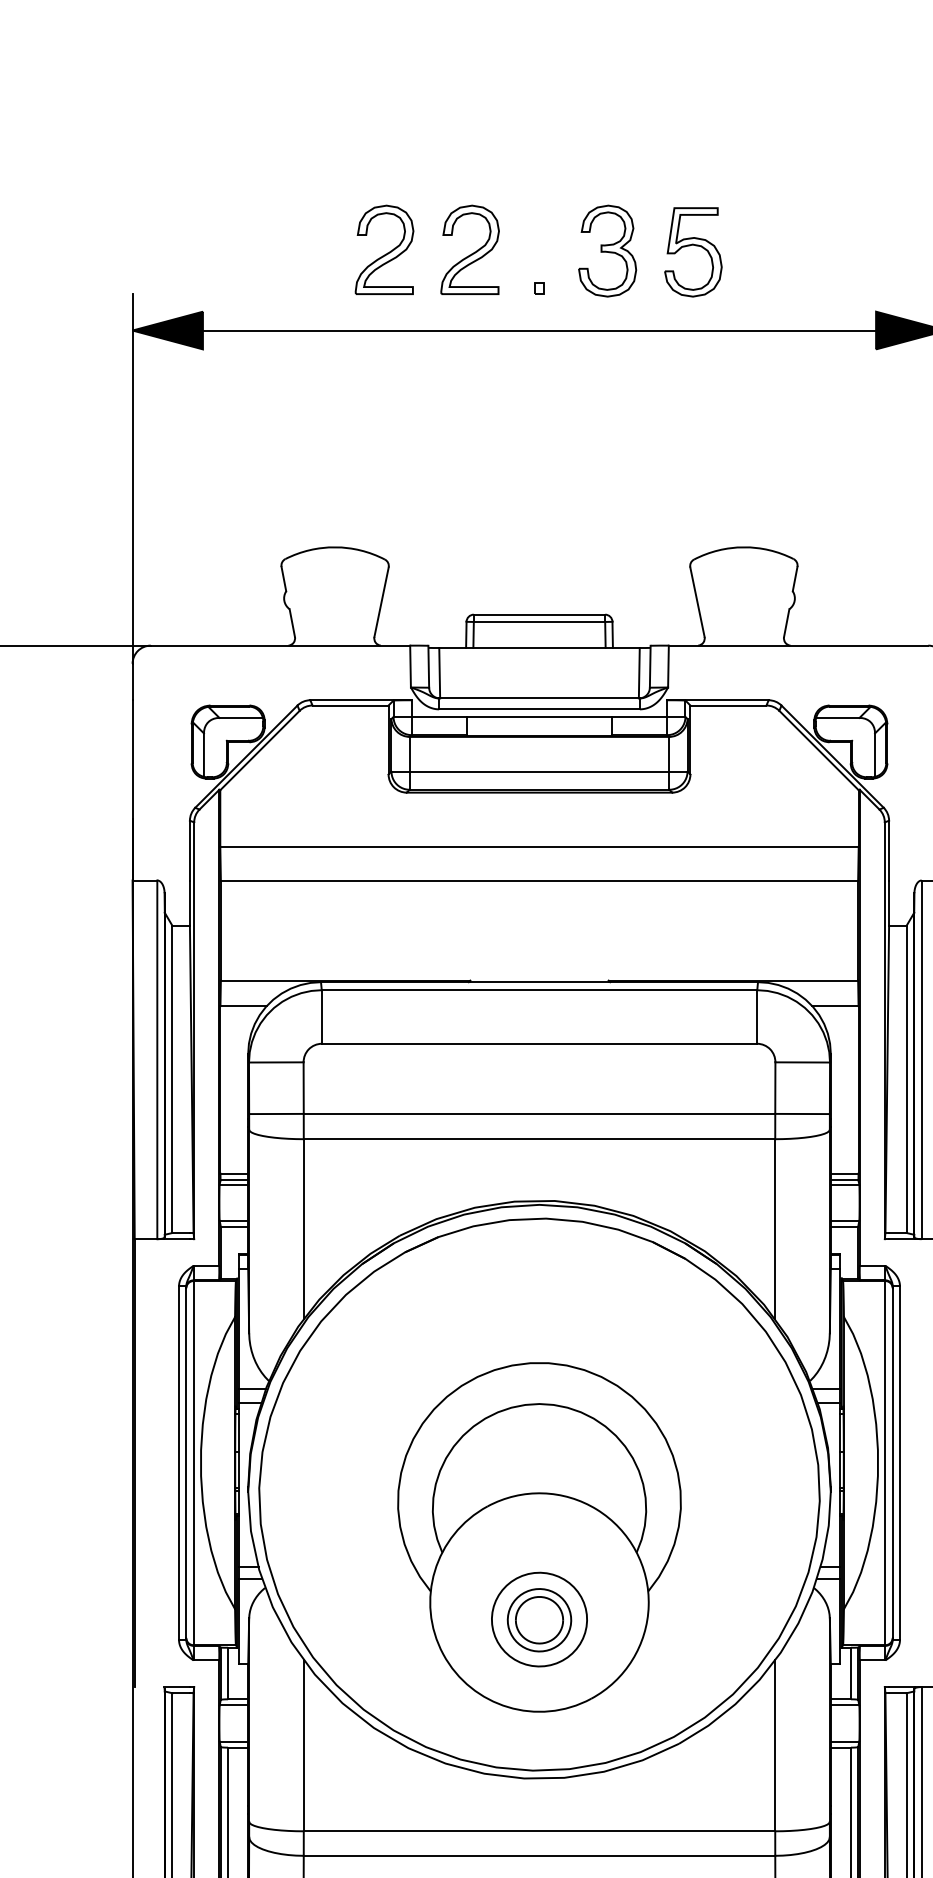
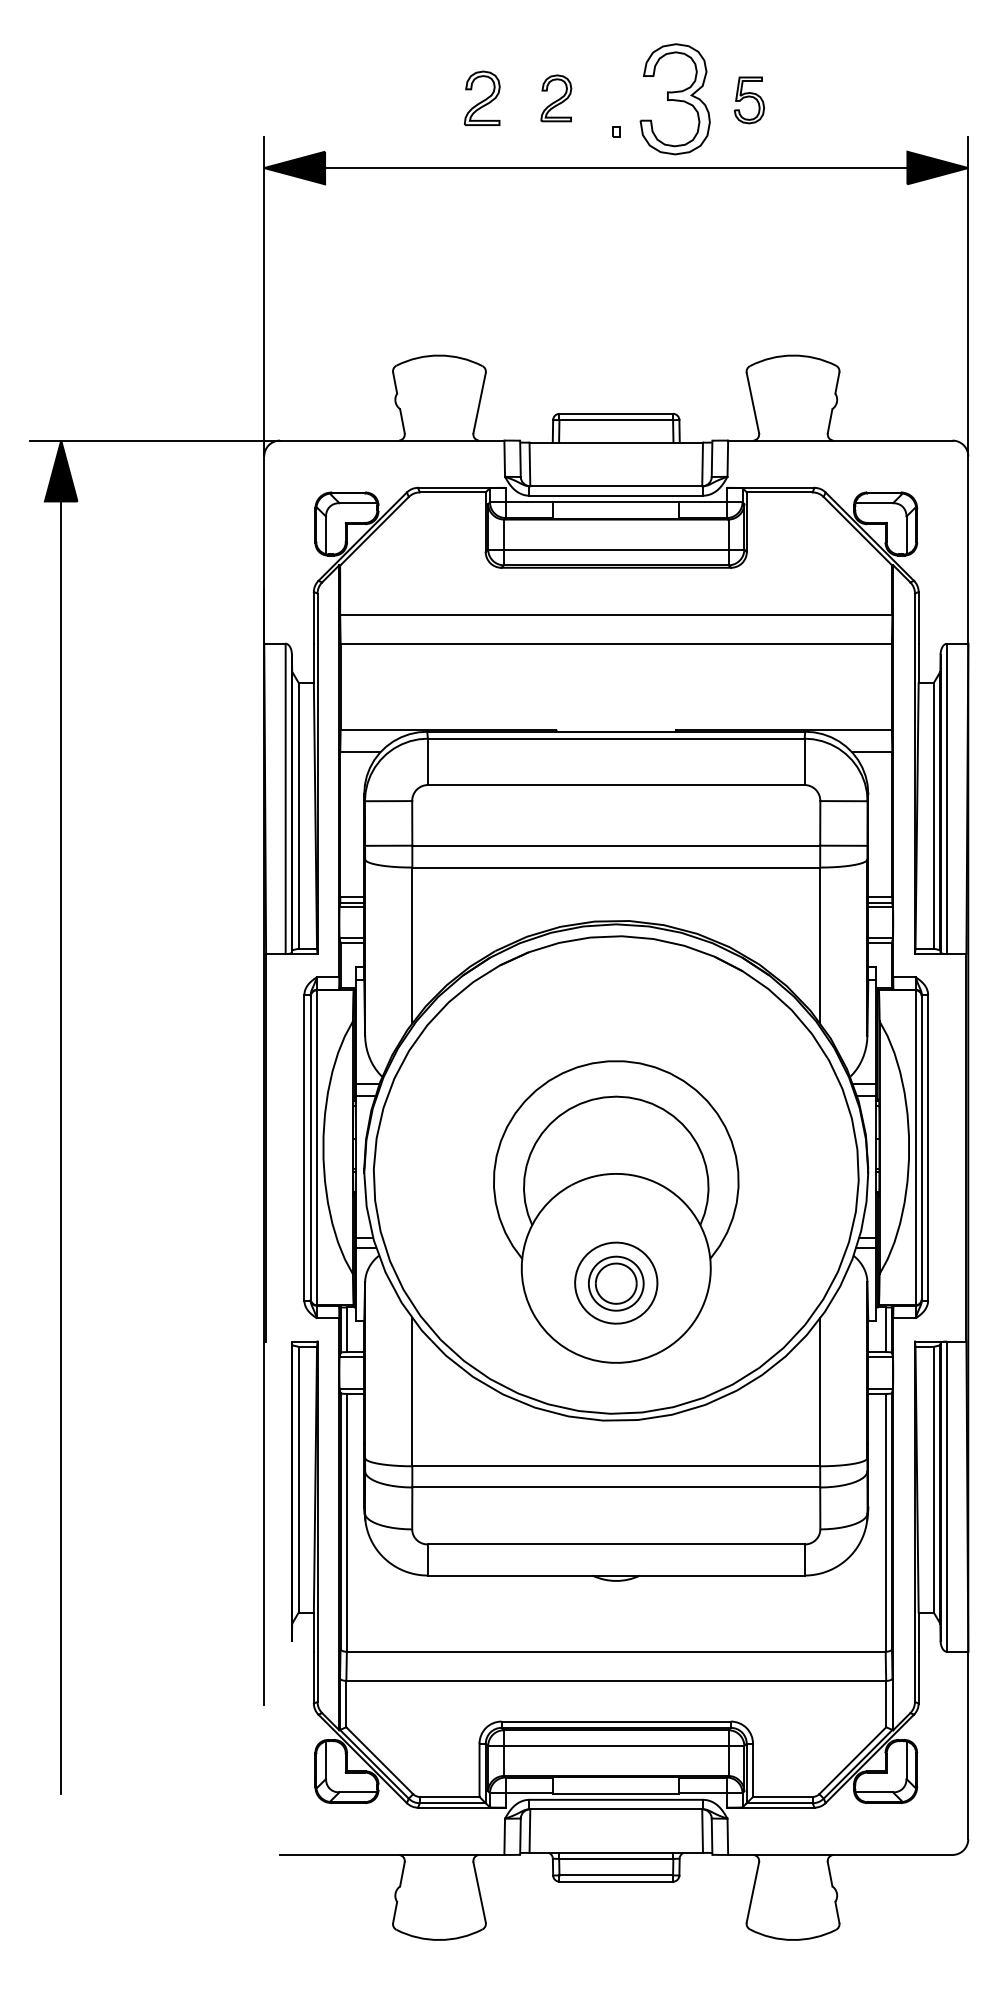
part: (384, 250) -> (482, 98), size x0.7
part: (470, 250) -> (556, 98), size x0.6
part: (606, 251) -> (674, 99), size x1.4
part: (693, 252) -> (749, 100), size x0.6

